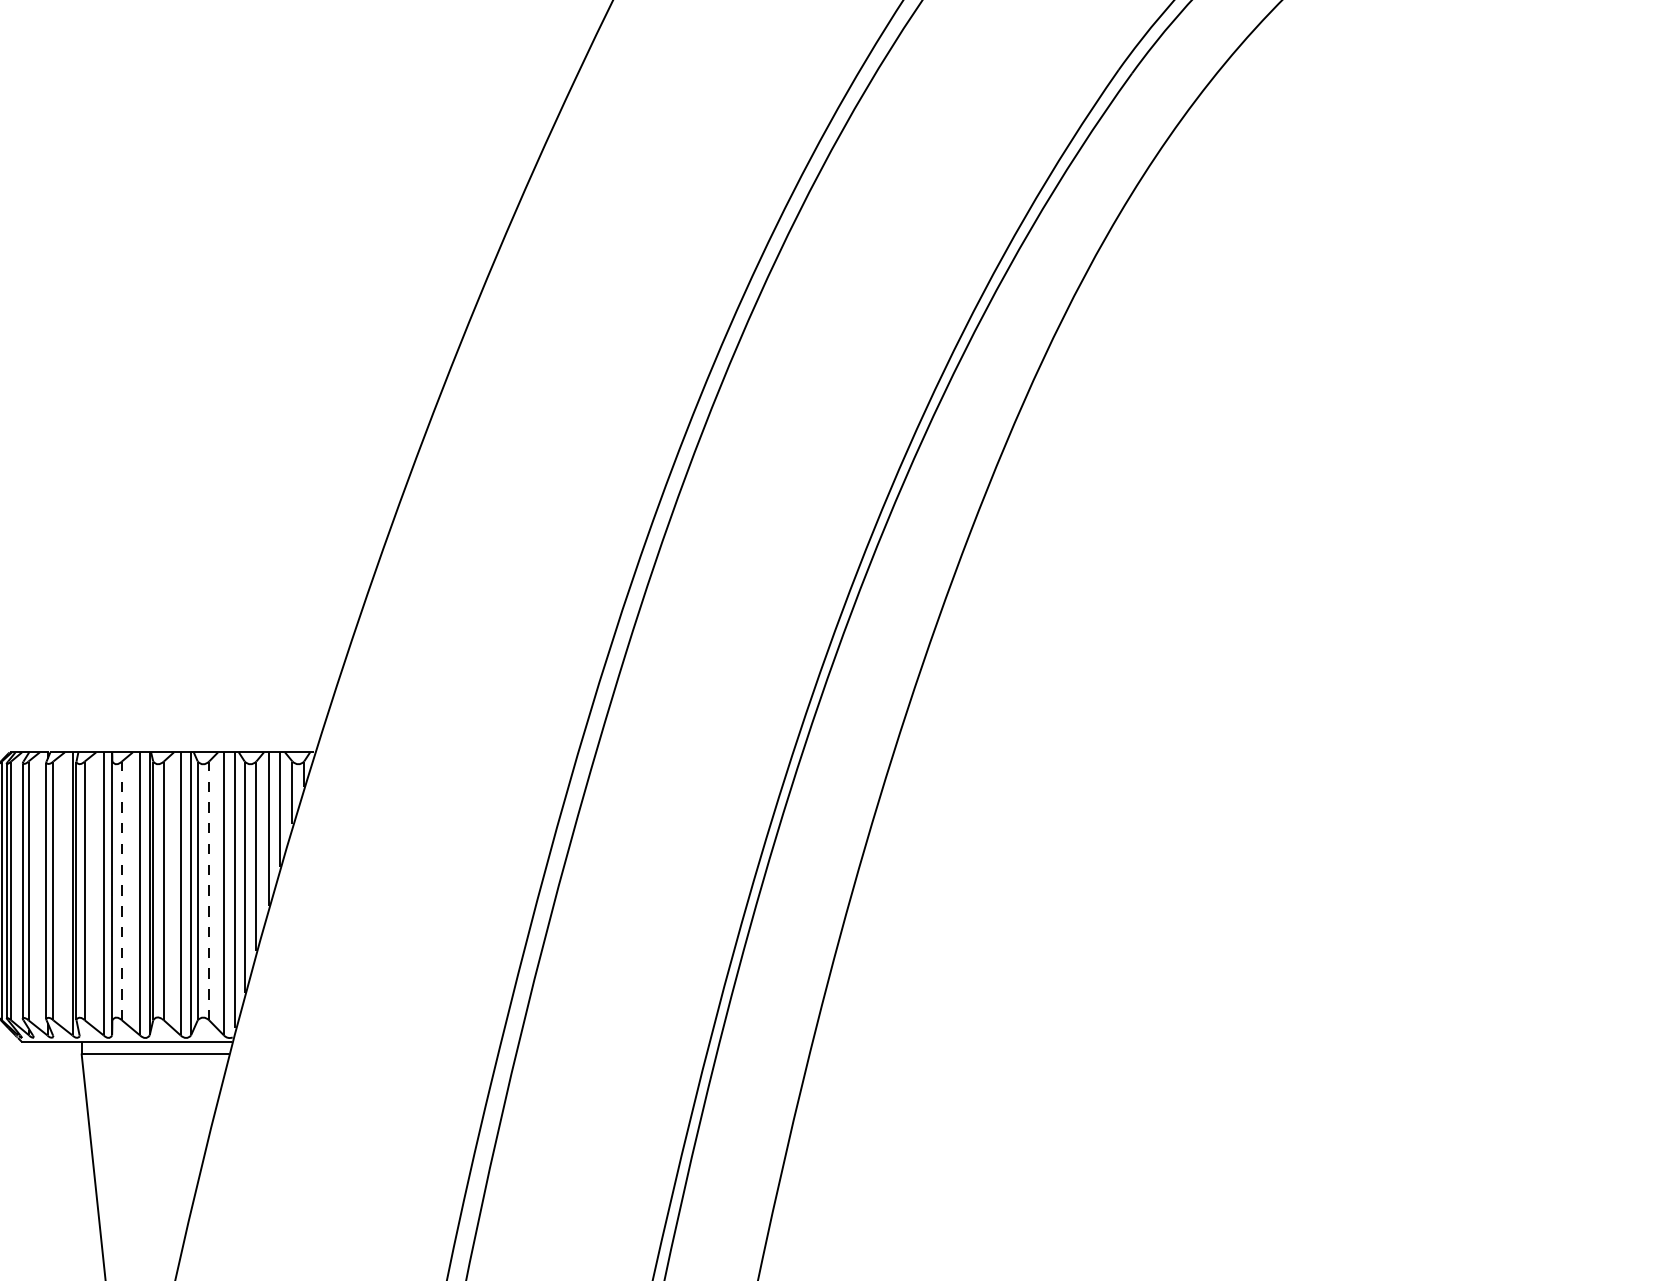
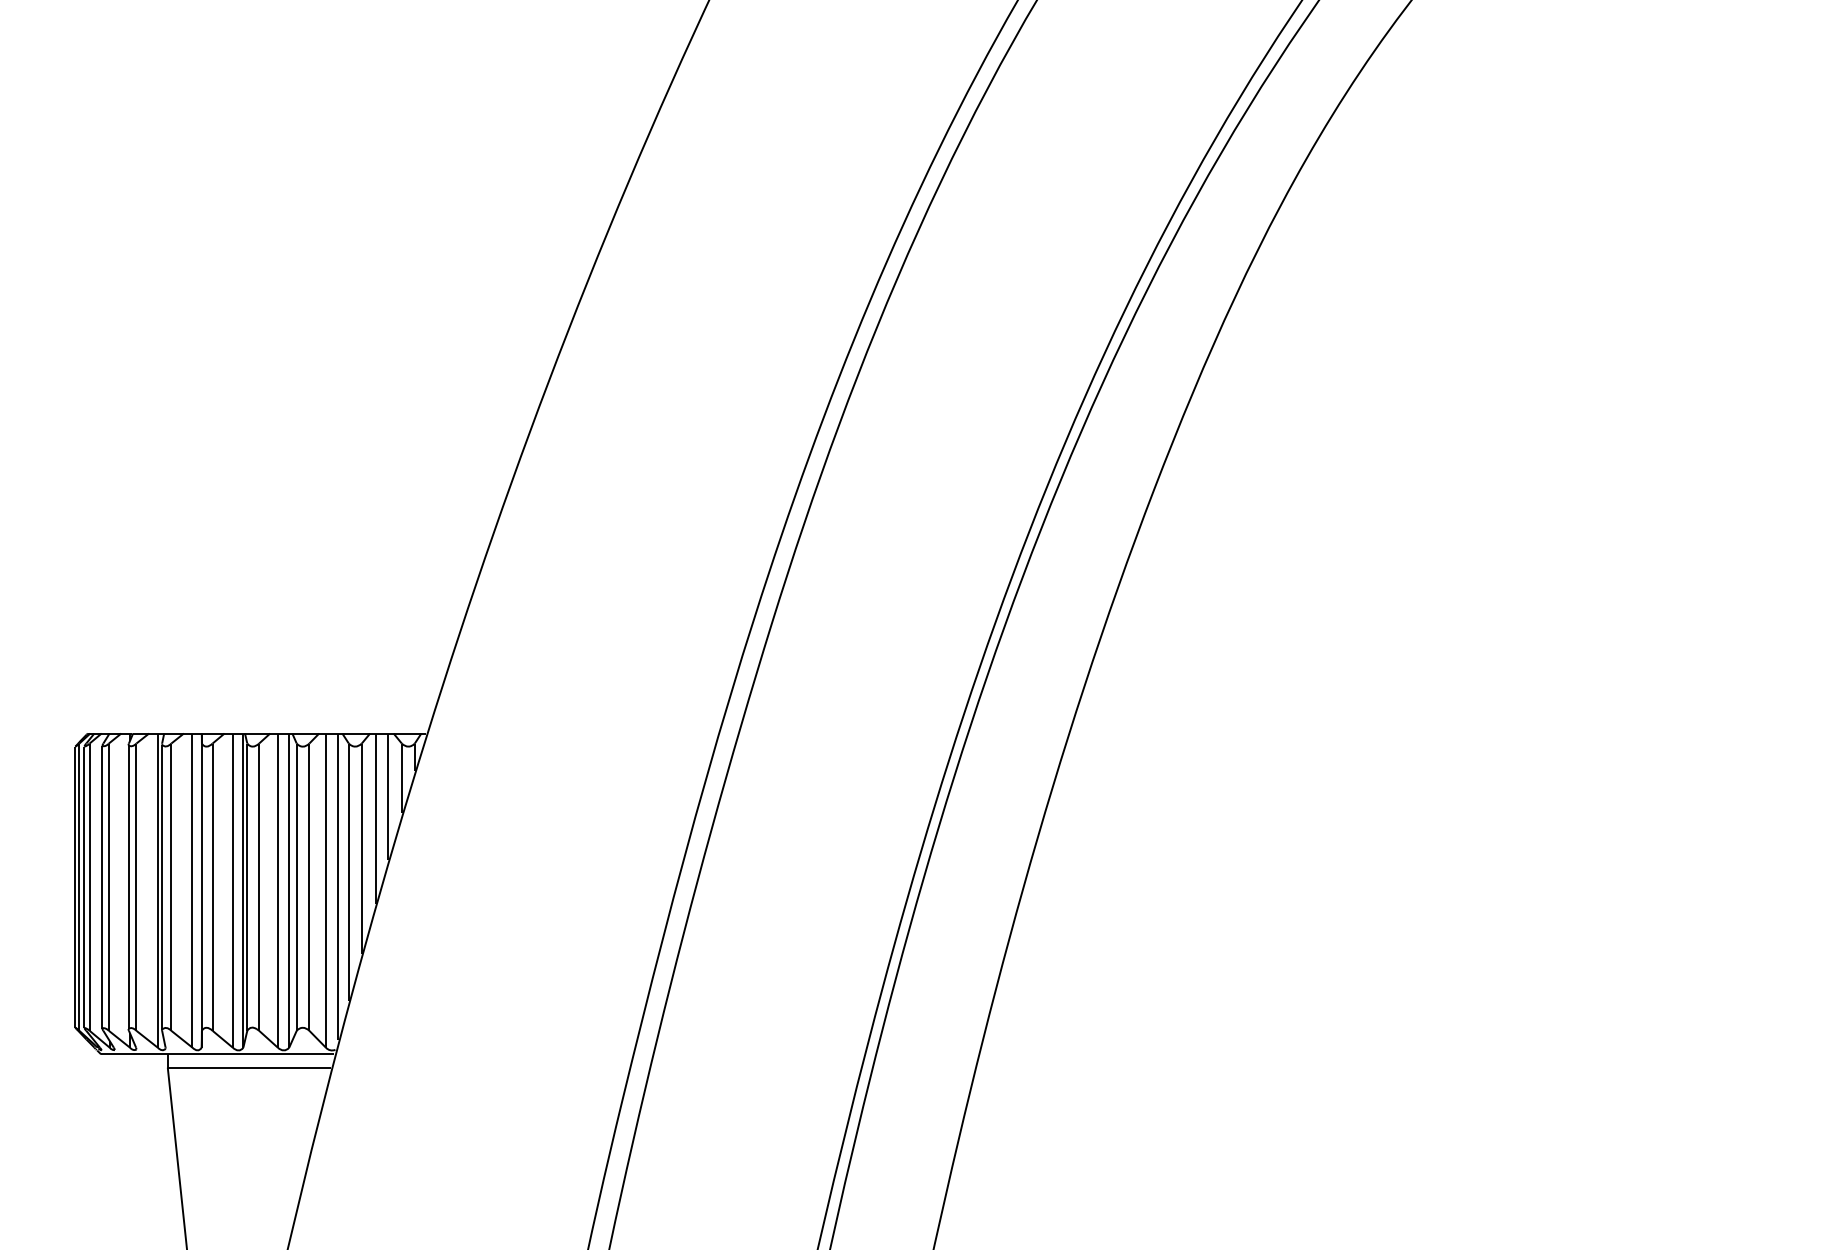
line: (121, 890) -> (212, 886), dashed -> solid
line: (209, 890) -> (309, 886), dashed -> solid

